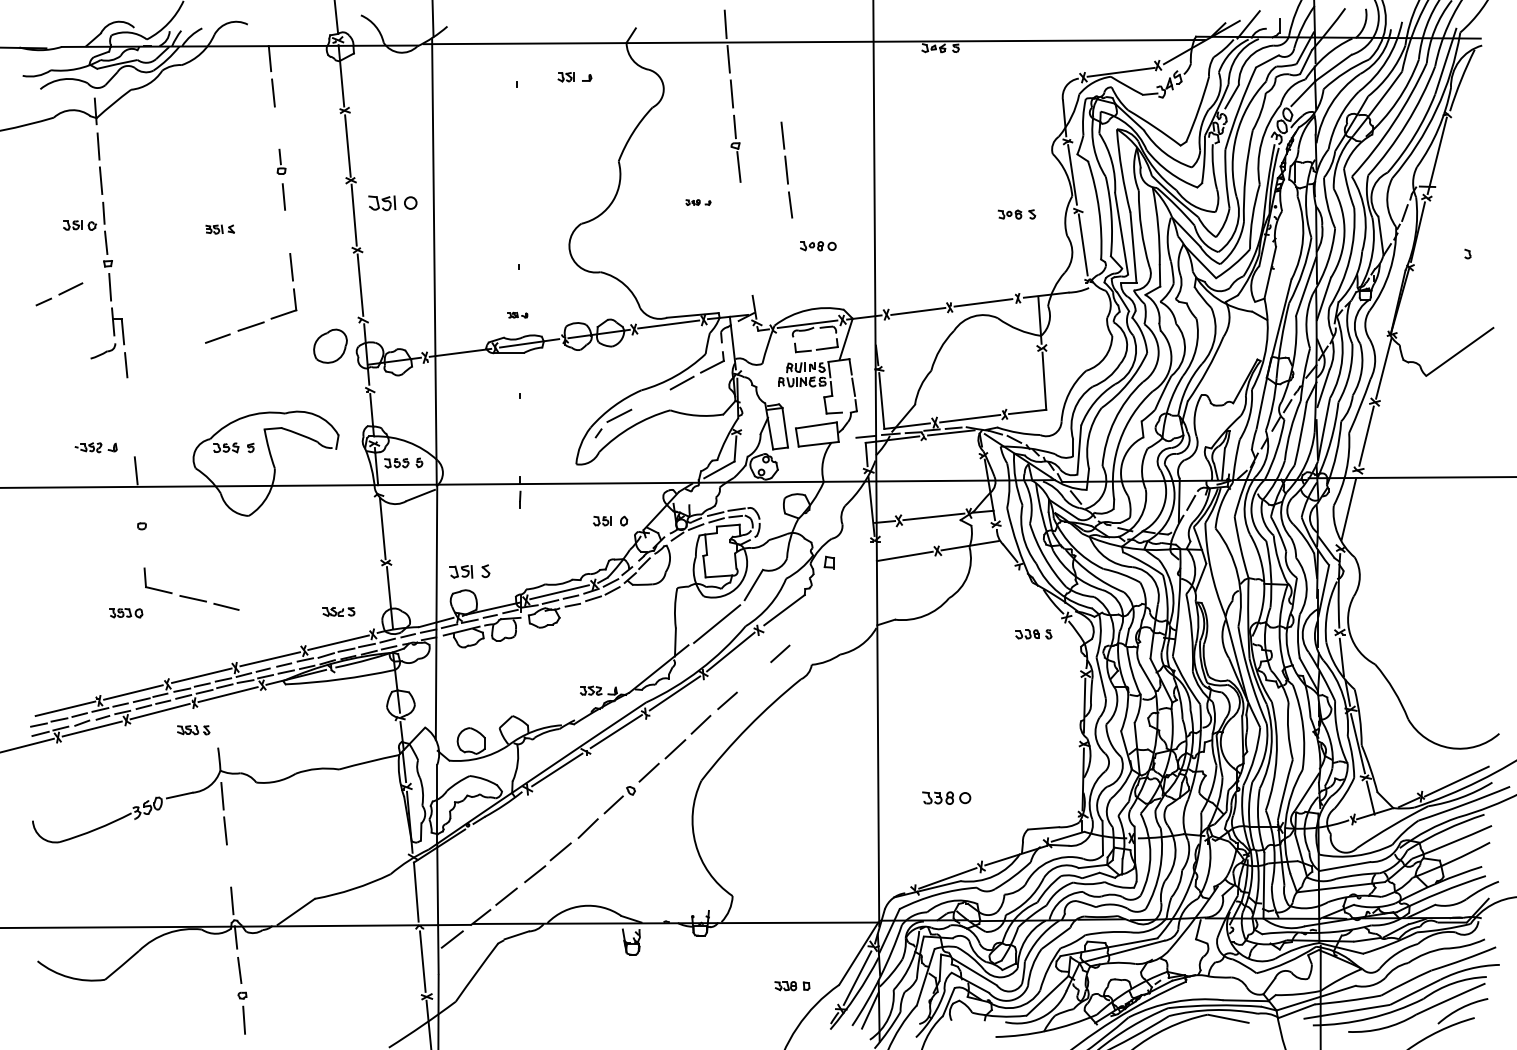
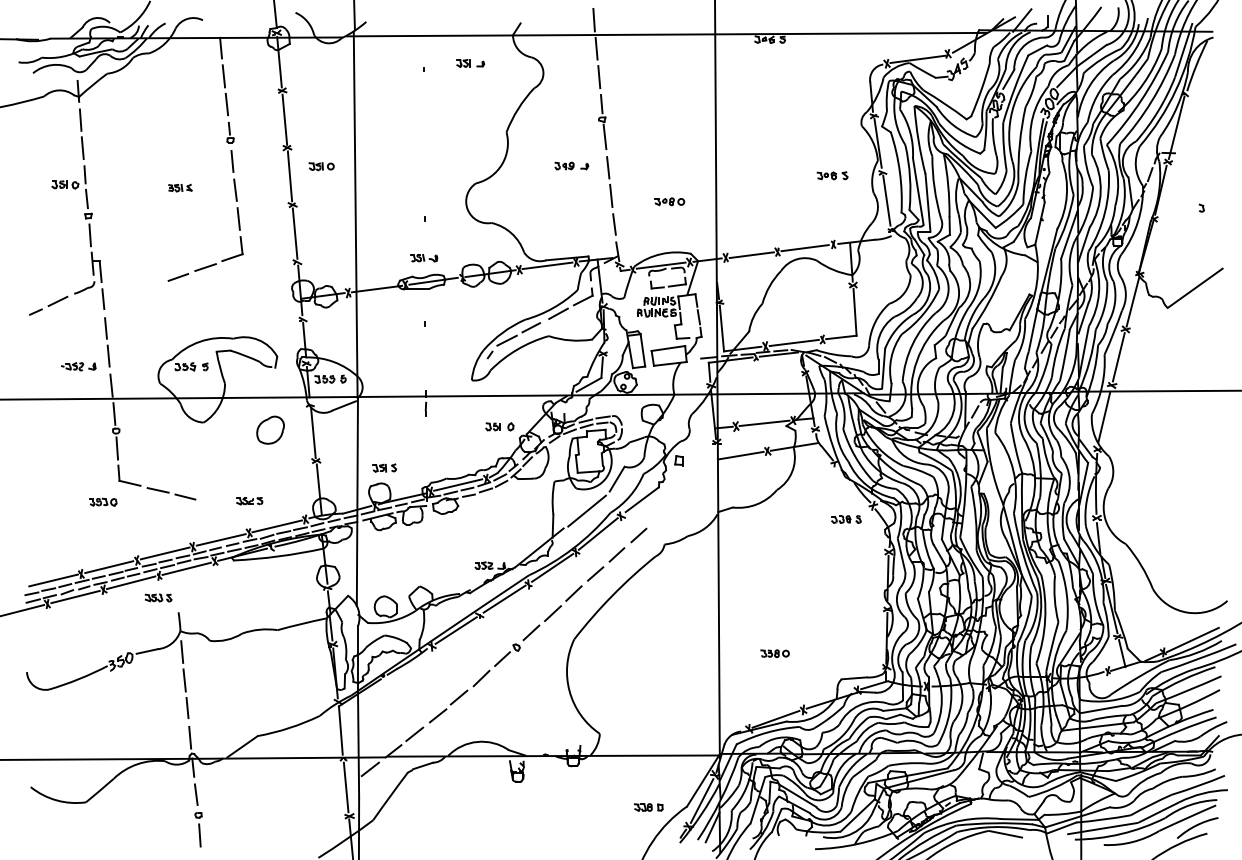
line: (276, 127) -> (226, 104), added
part: (786, 169) -> (611, 195), moved
part: (698, 202) -> (571, 165), size x1.67
part: (392, 203) -> (321, 166), size x0.62
line: (287, 231) -> (235, 189), added
line: (59, 294) -> (48, 305), moved
part: (517, 315) -> (423, 258), size x1.67
part: (330, 345) -> (270, 429), moved
line: (648, 399) -> (530, 327), added
line: (130, 414) -> (106, 339), added
line: (139, 505) -> (114, 414), added
line: (143, 547) -> (117, 448), added
part: (469, 571) -> (384, 468), size x0.71
part: (338, 611) -> (249, 500), moved
line: (753, 677) -> (616, 554), added
part: (946, 798) -> (774, 653), size x0.71
line: (228, 864) -> (187, 707), added

